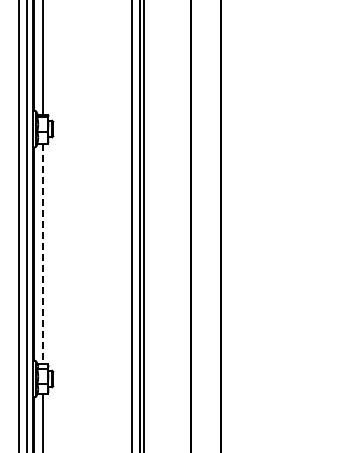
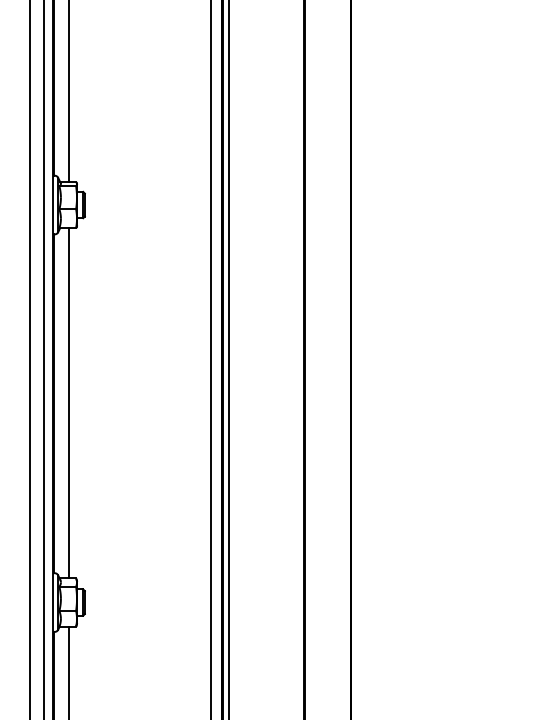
line: (43, 254) -> (69, 404), dashed -> solid

